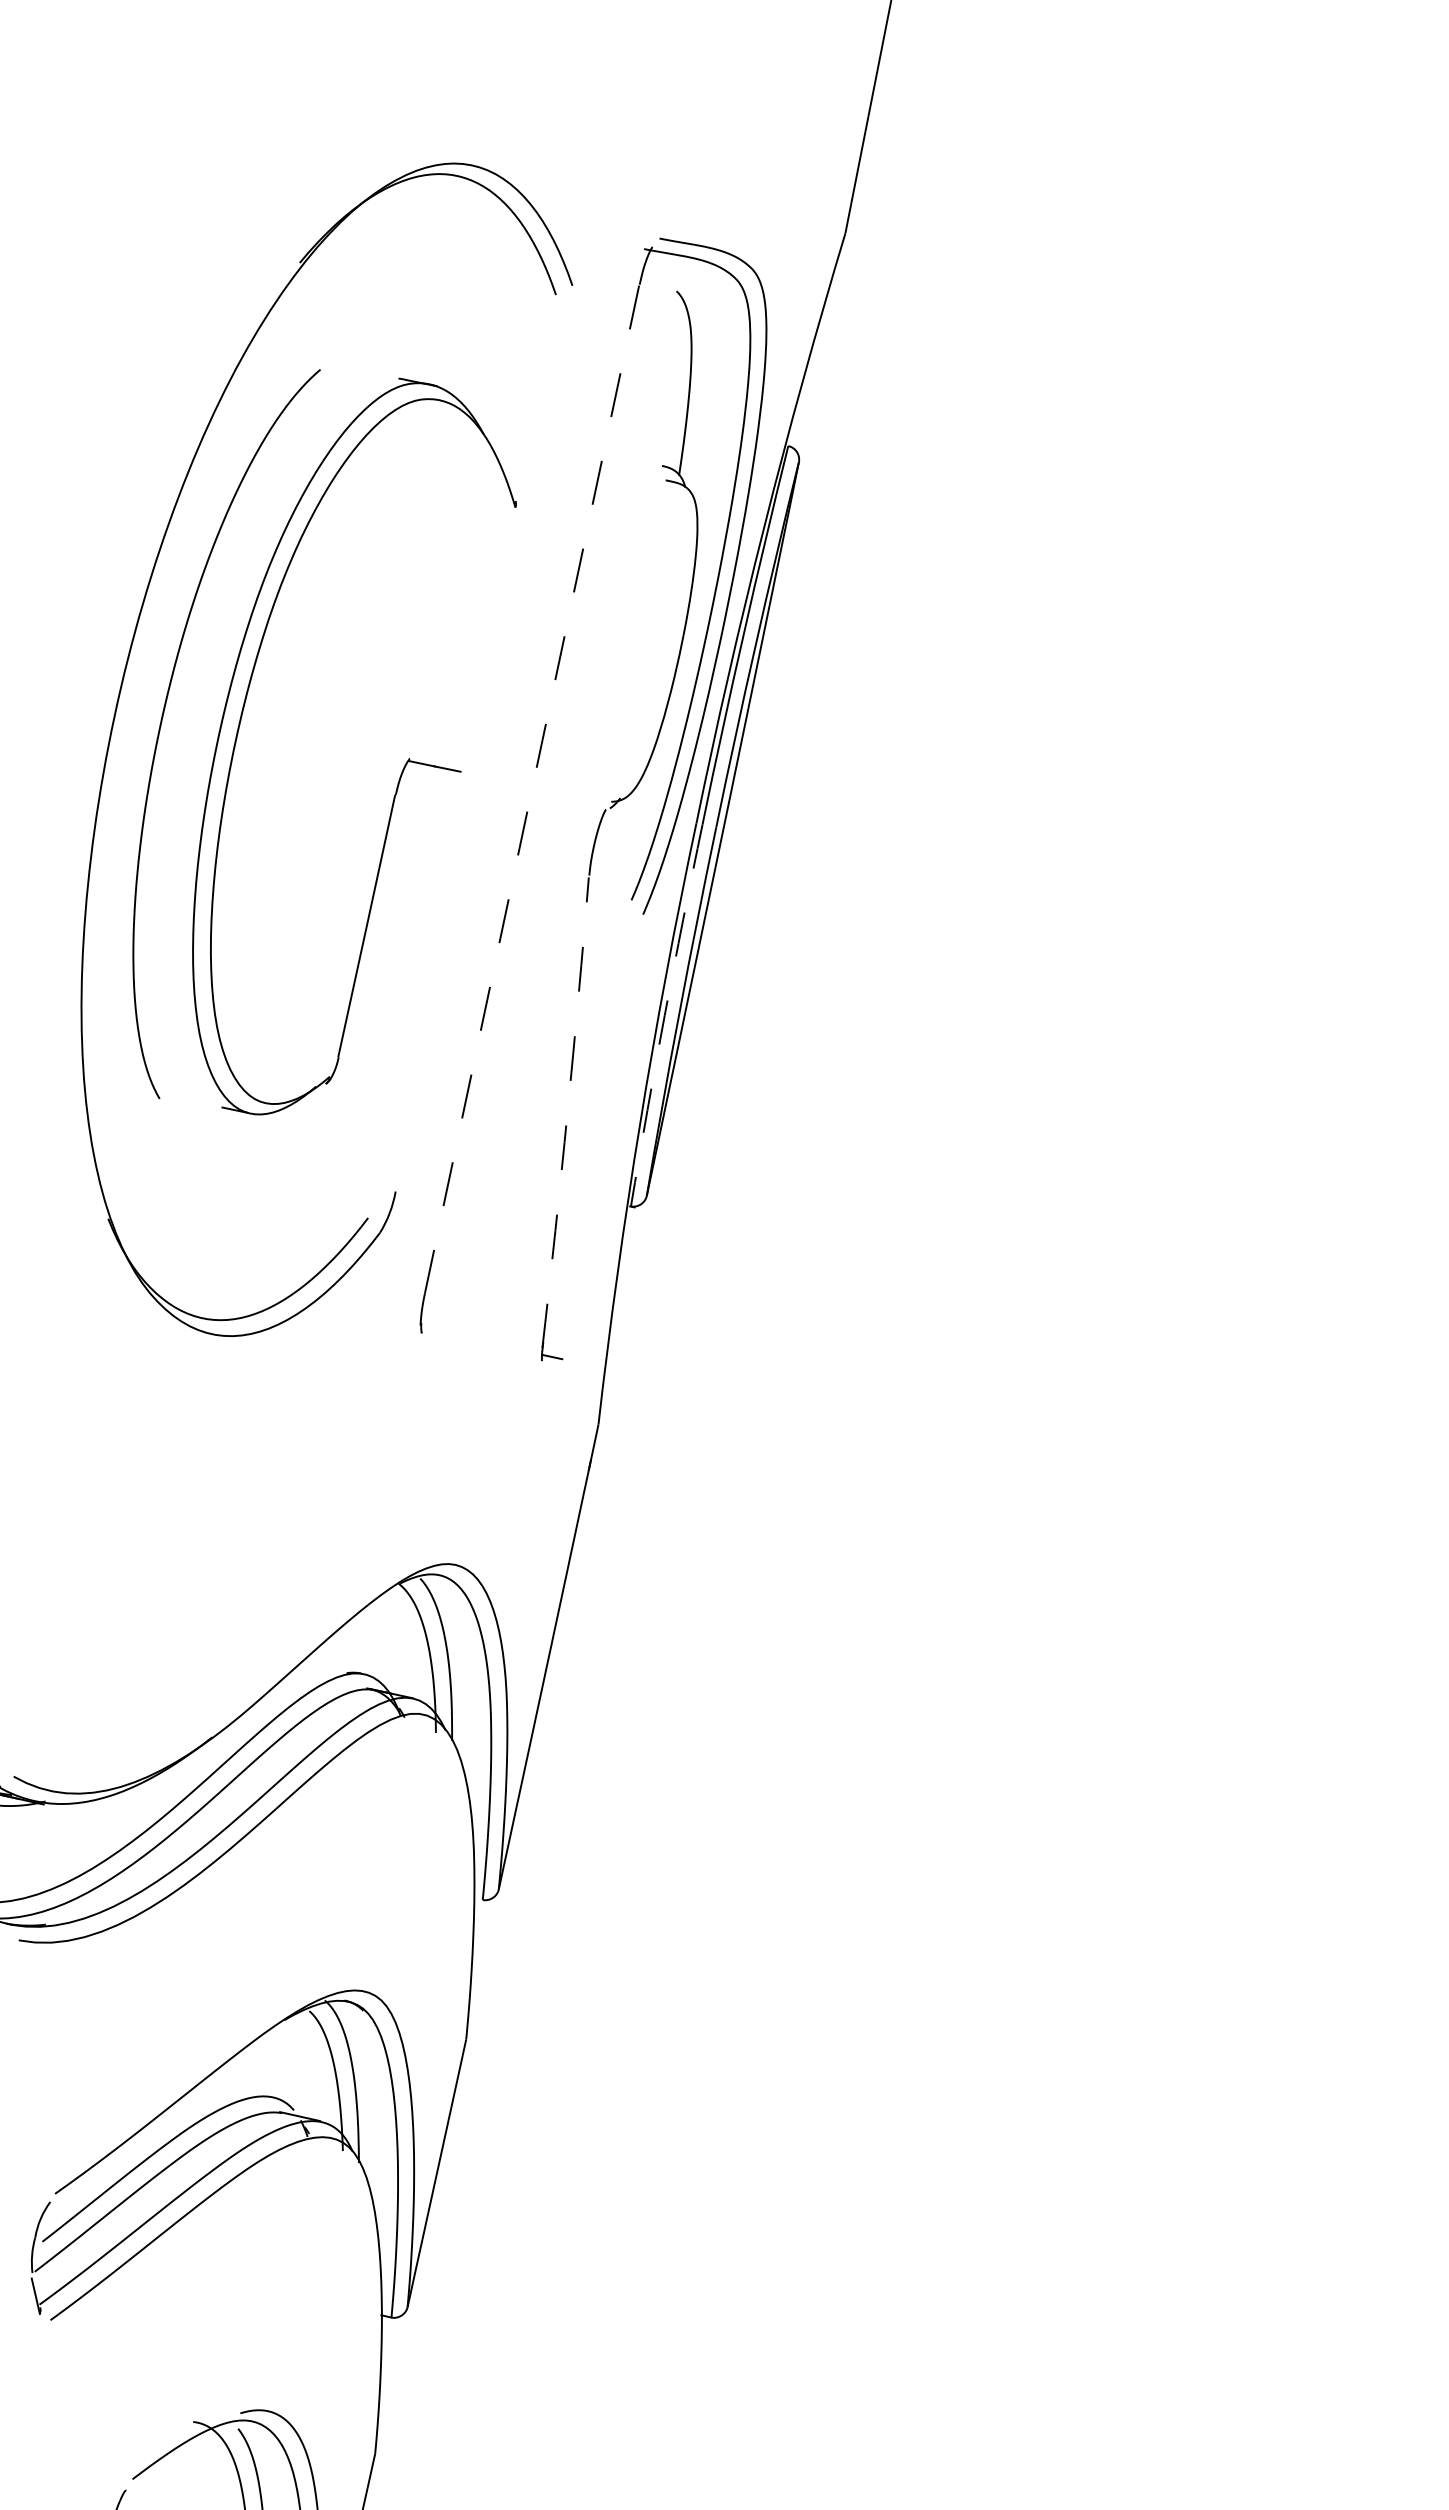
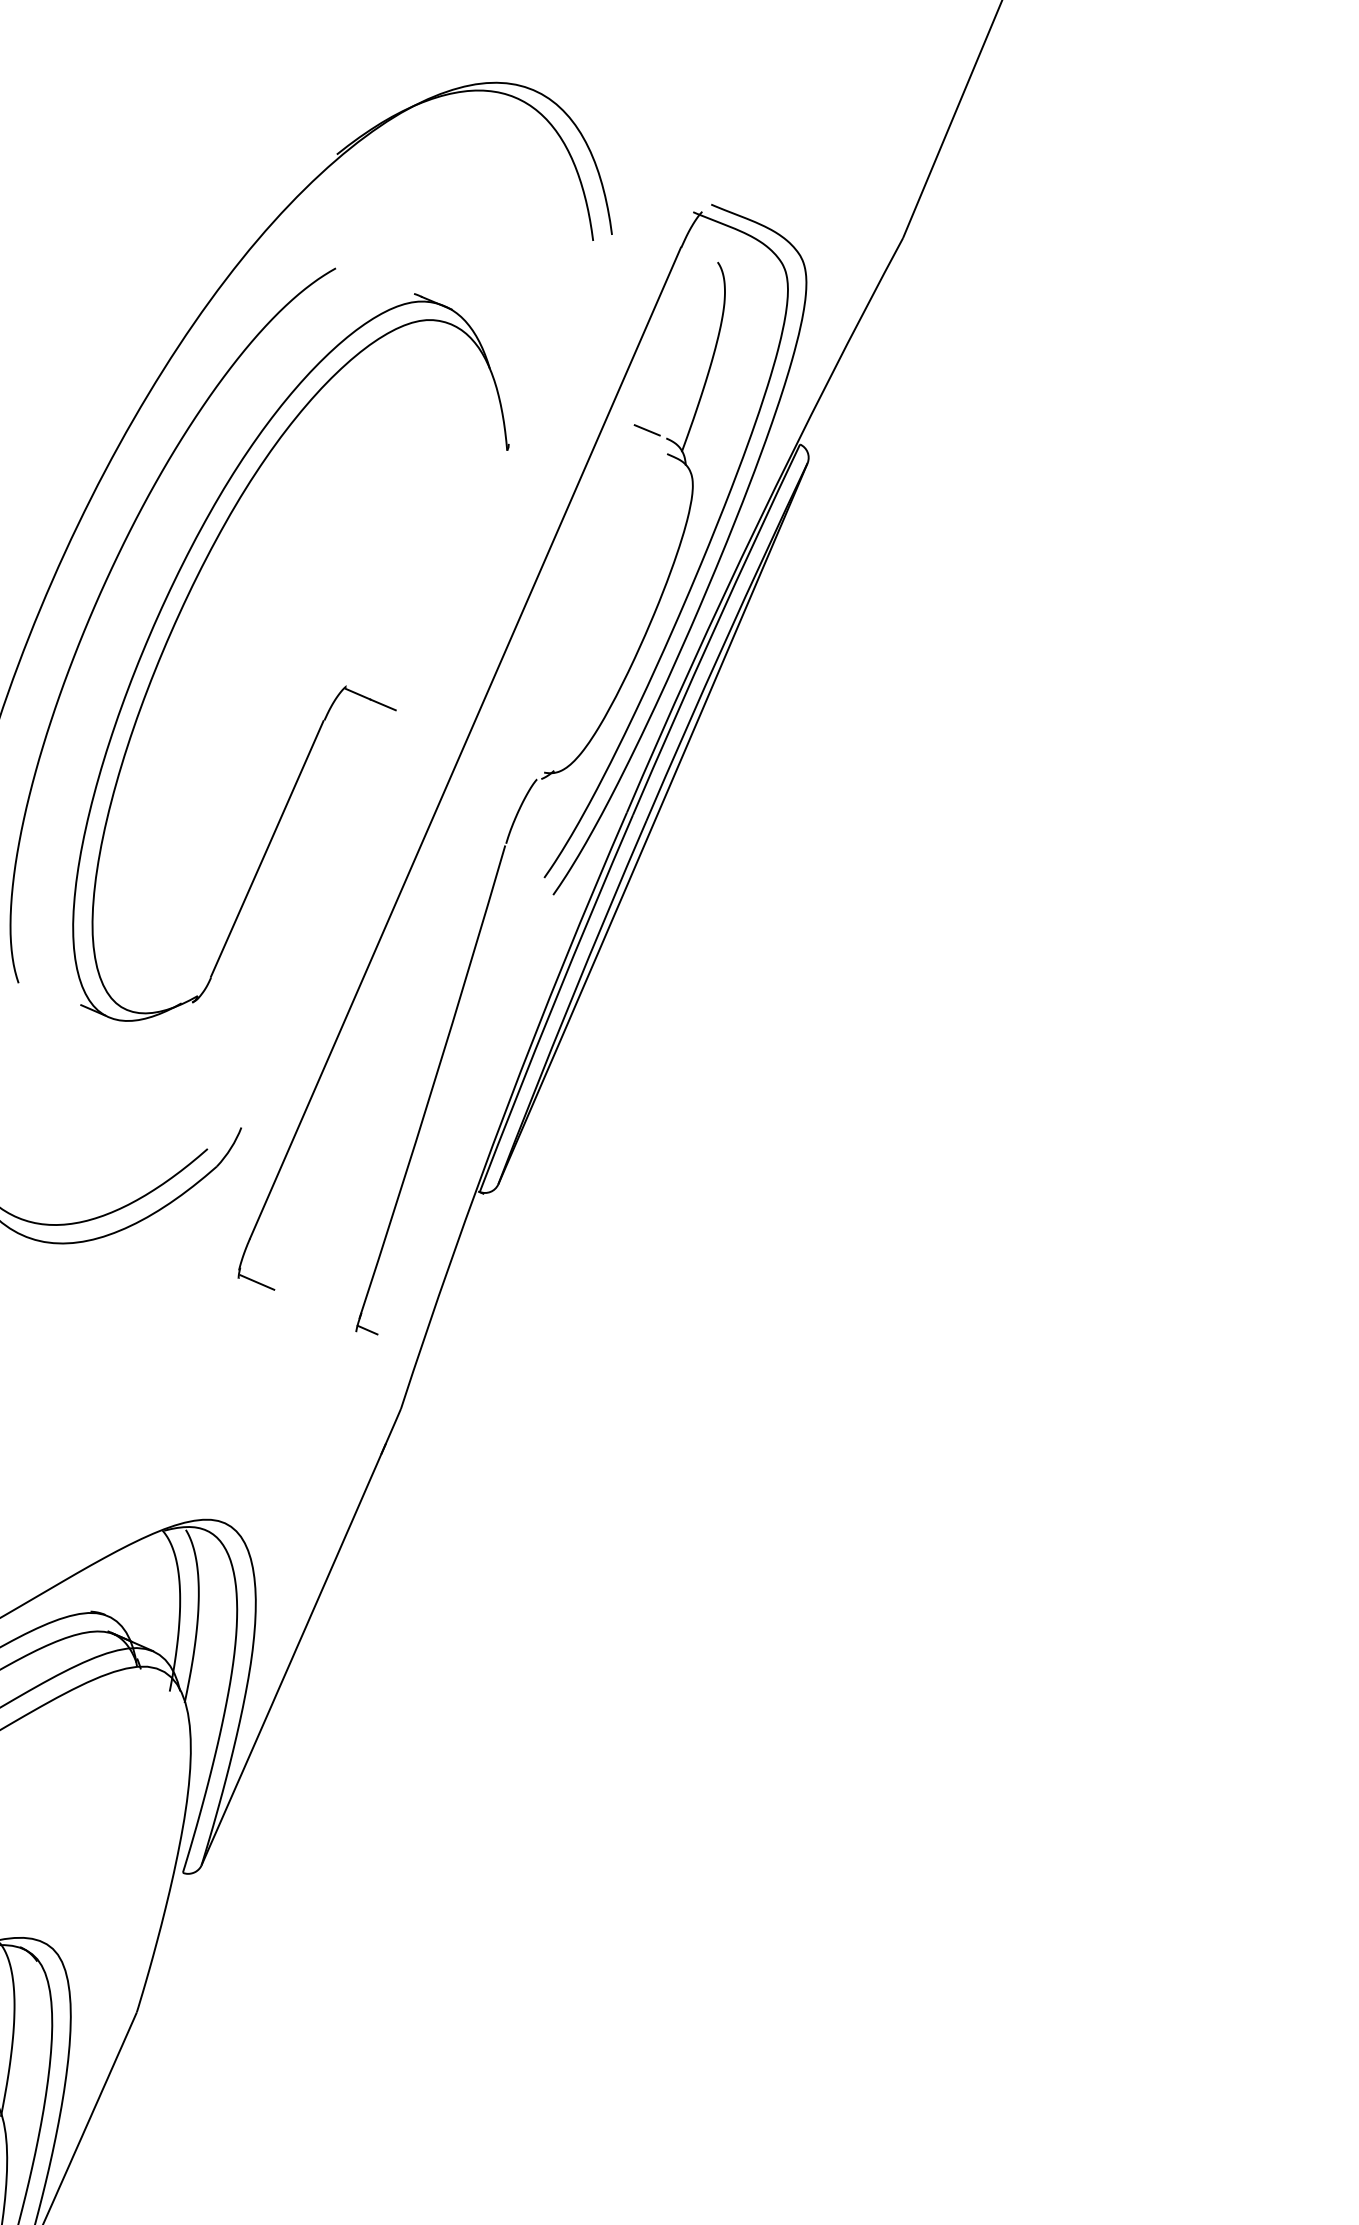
line: (642, 461) -> (647, 429), added
line: (532, 789) -> (465, 743), dashed -> solid
arc: (664, 1015) -> (554, 1003), dashed -> solid
arc: (567, 1113) -> (434, 1083), dashed -> solid
line: (439, 1333) -> (256, 1282), added

